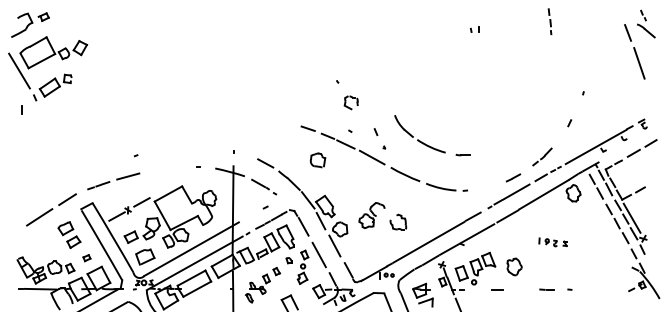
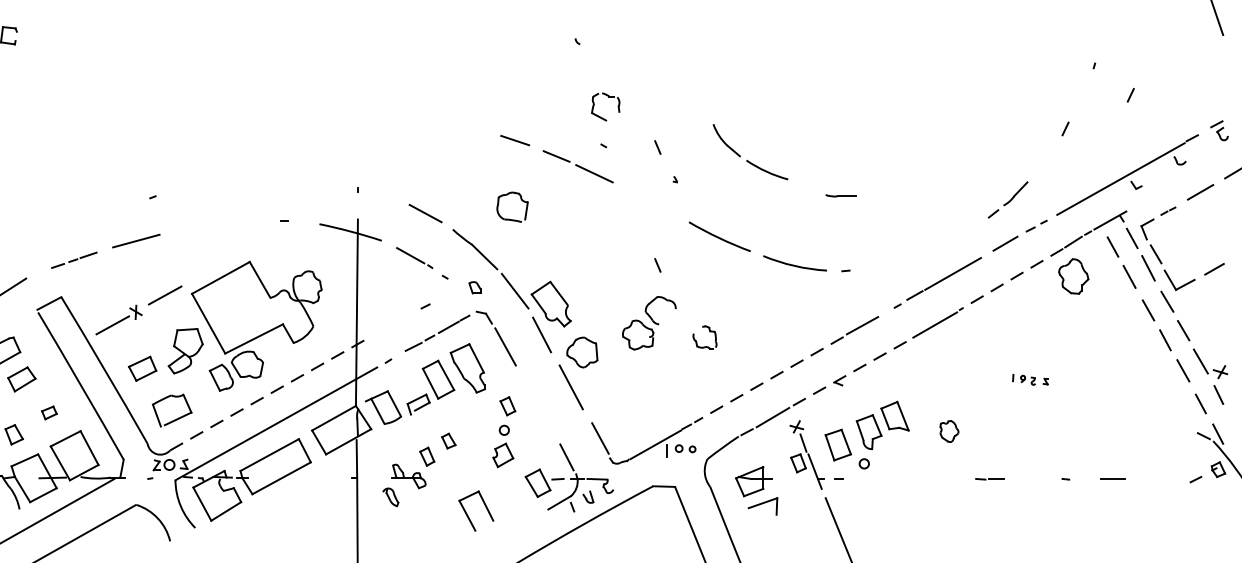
part: (350, 102) -> (604, 106), moved
line: (600, 107) -> (1130, 95), added
part: (419, 134) -> (749, 152), size x0.7
line: (371, 157) -> (648, 201), removed
part: (317, 160) -> (511, 207), moved
line: (513, 177) -> (947, 243), removed
line: (375, 187) -> (656, 264), added
line: (543, 194) -> (1010, 278), solid -> dashed
line: (631, 217) -> (1195, 327), removed
part: (398, 221) -> (705, 335), size x0.7
line: (466, 239) -> (848, 373), solid -> dashed
line: (428, 242) -> (768, 379), solid -> dashed
part: (552, 242) -> (1029, 379), size x0.6
line: (192, 248) -> (271, 392), solid -> dashed
line: (318, 254) -> (536, 405), removed
part: (288, 260) -> (473, 287), moved
part: (514, 266) -> (949, 430), size x0.6
line: (497, 289) -> (1113, 478), moved
line: (546, 289) -> (989, 478), moved

